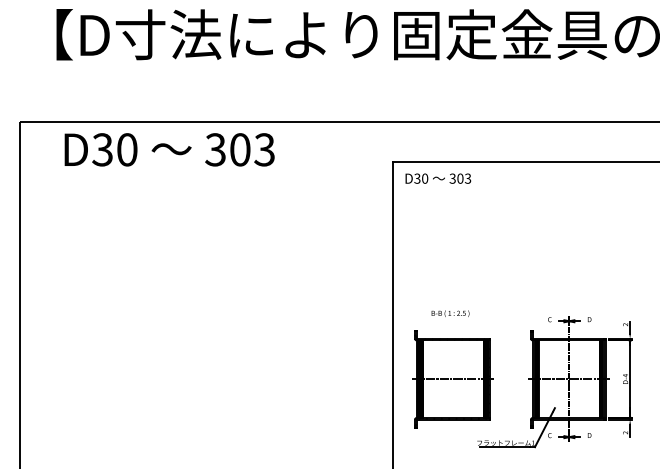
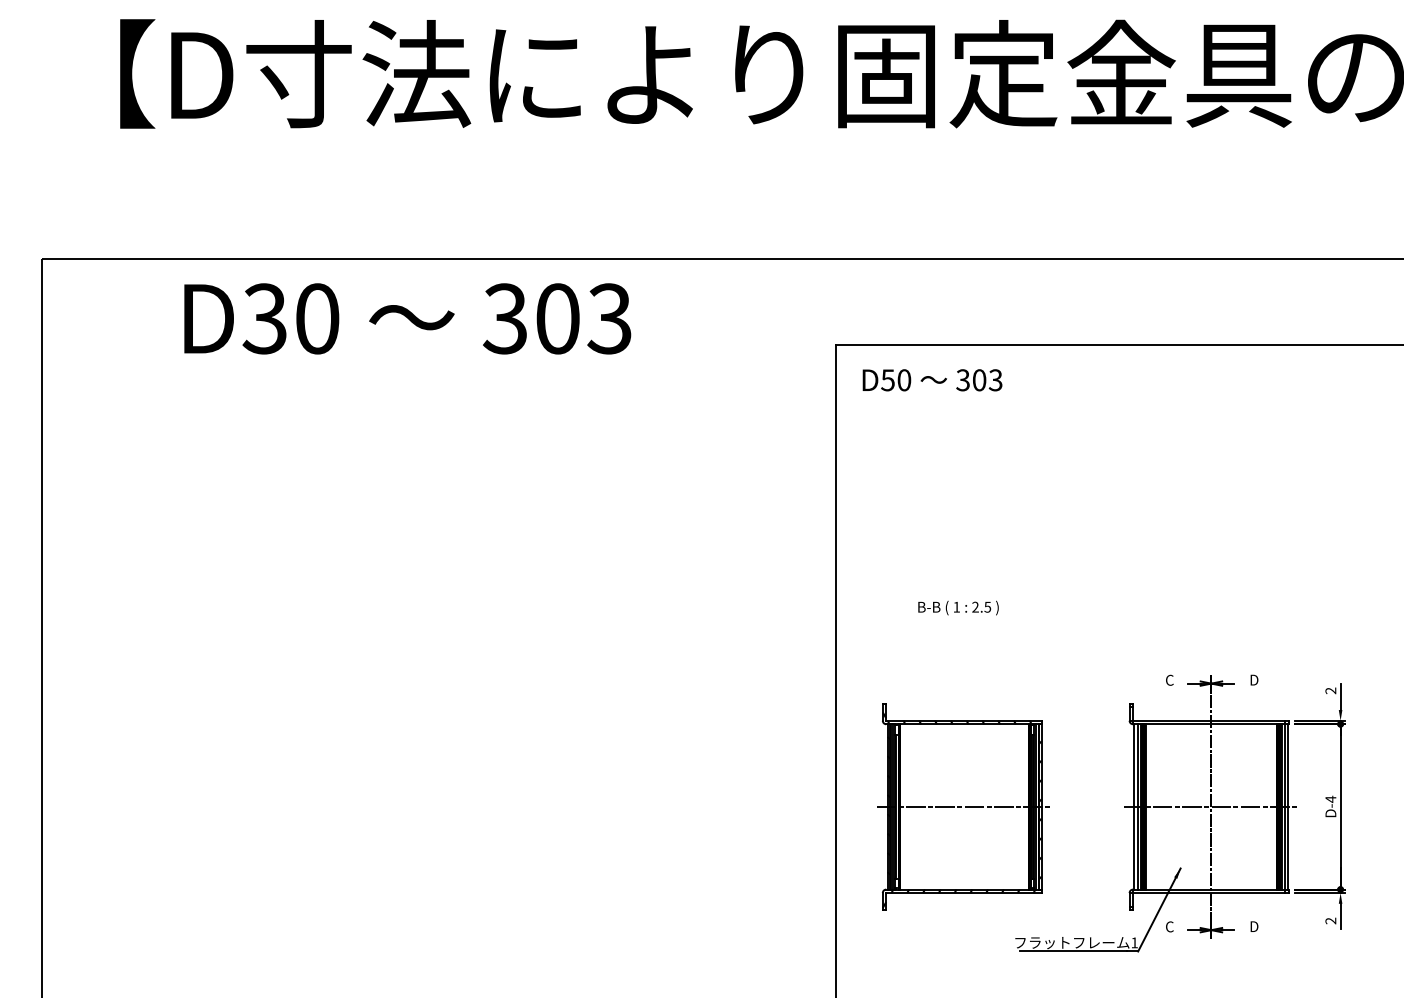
text: (169, 149) -> (407, 318), moved
text: (417, 177) -> (888, 377), D30 -> D50
text: (450, 313) -> (958, 607), moved

